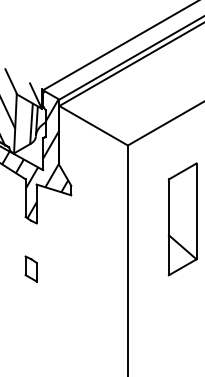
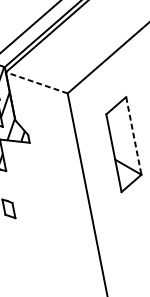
line: (93, 125) -> (36, 82), solid -> dashed
line: (196, 211) -> (133, 135), solid -> dashed

